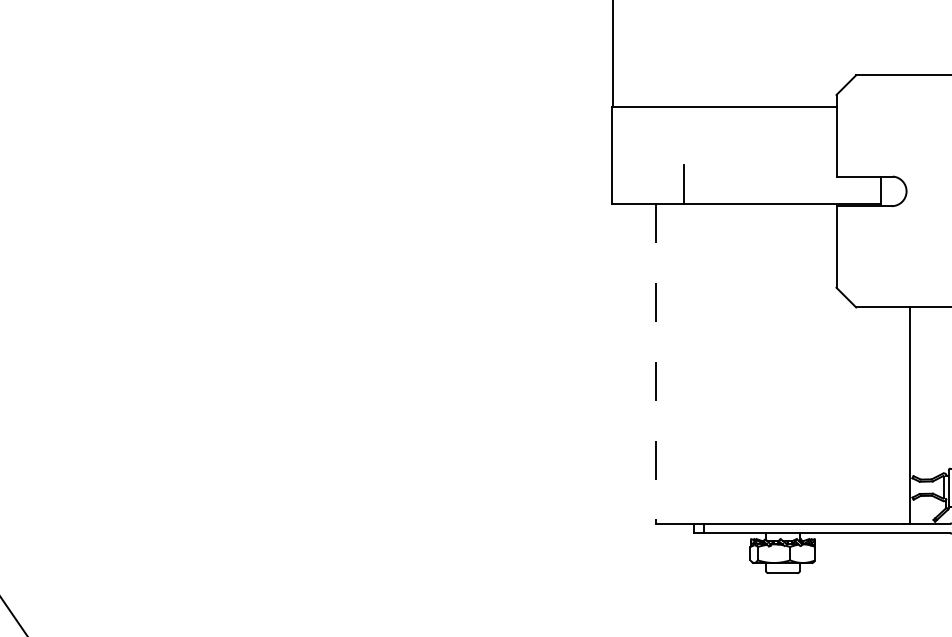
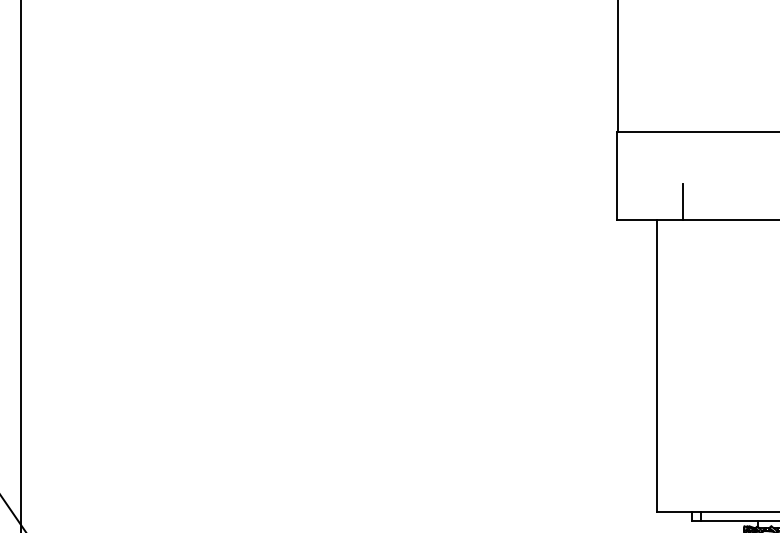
line: (655, 363) -> (656, 365), dashed -> solid

